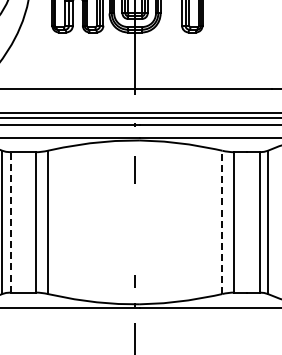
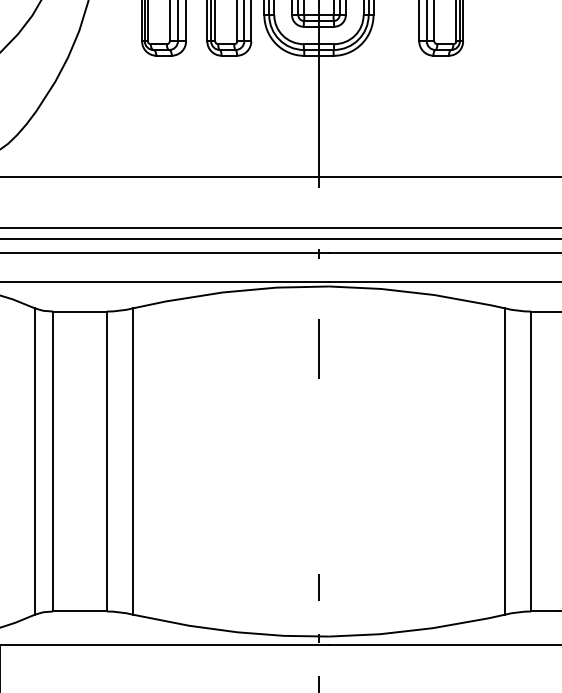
line: (10, 221) -> (52, 459), dashed -> solid
line: (222, 222) -> (505, 461), dashed -> solid

